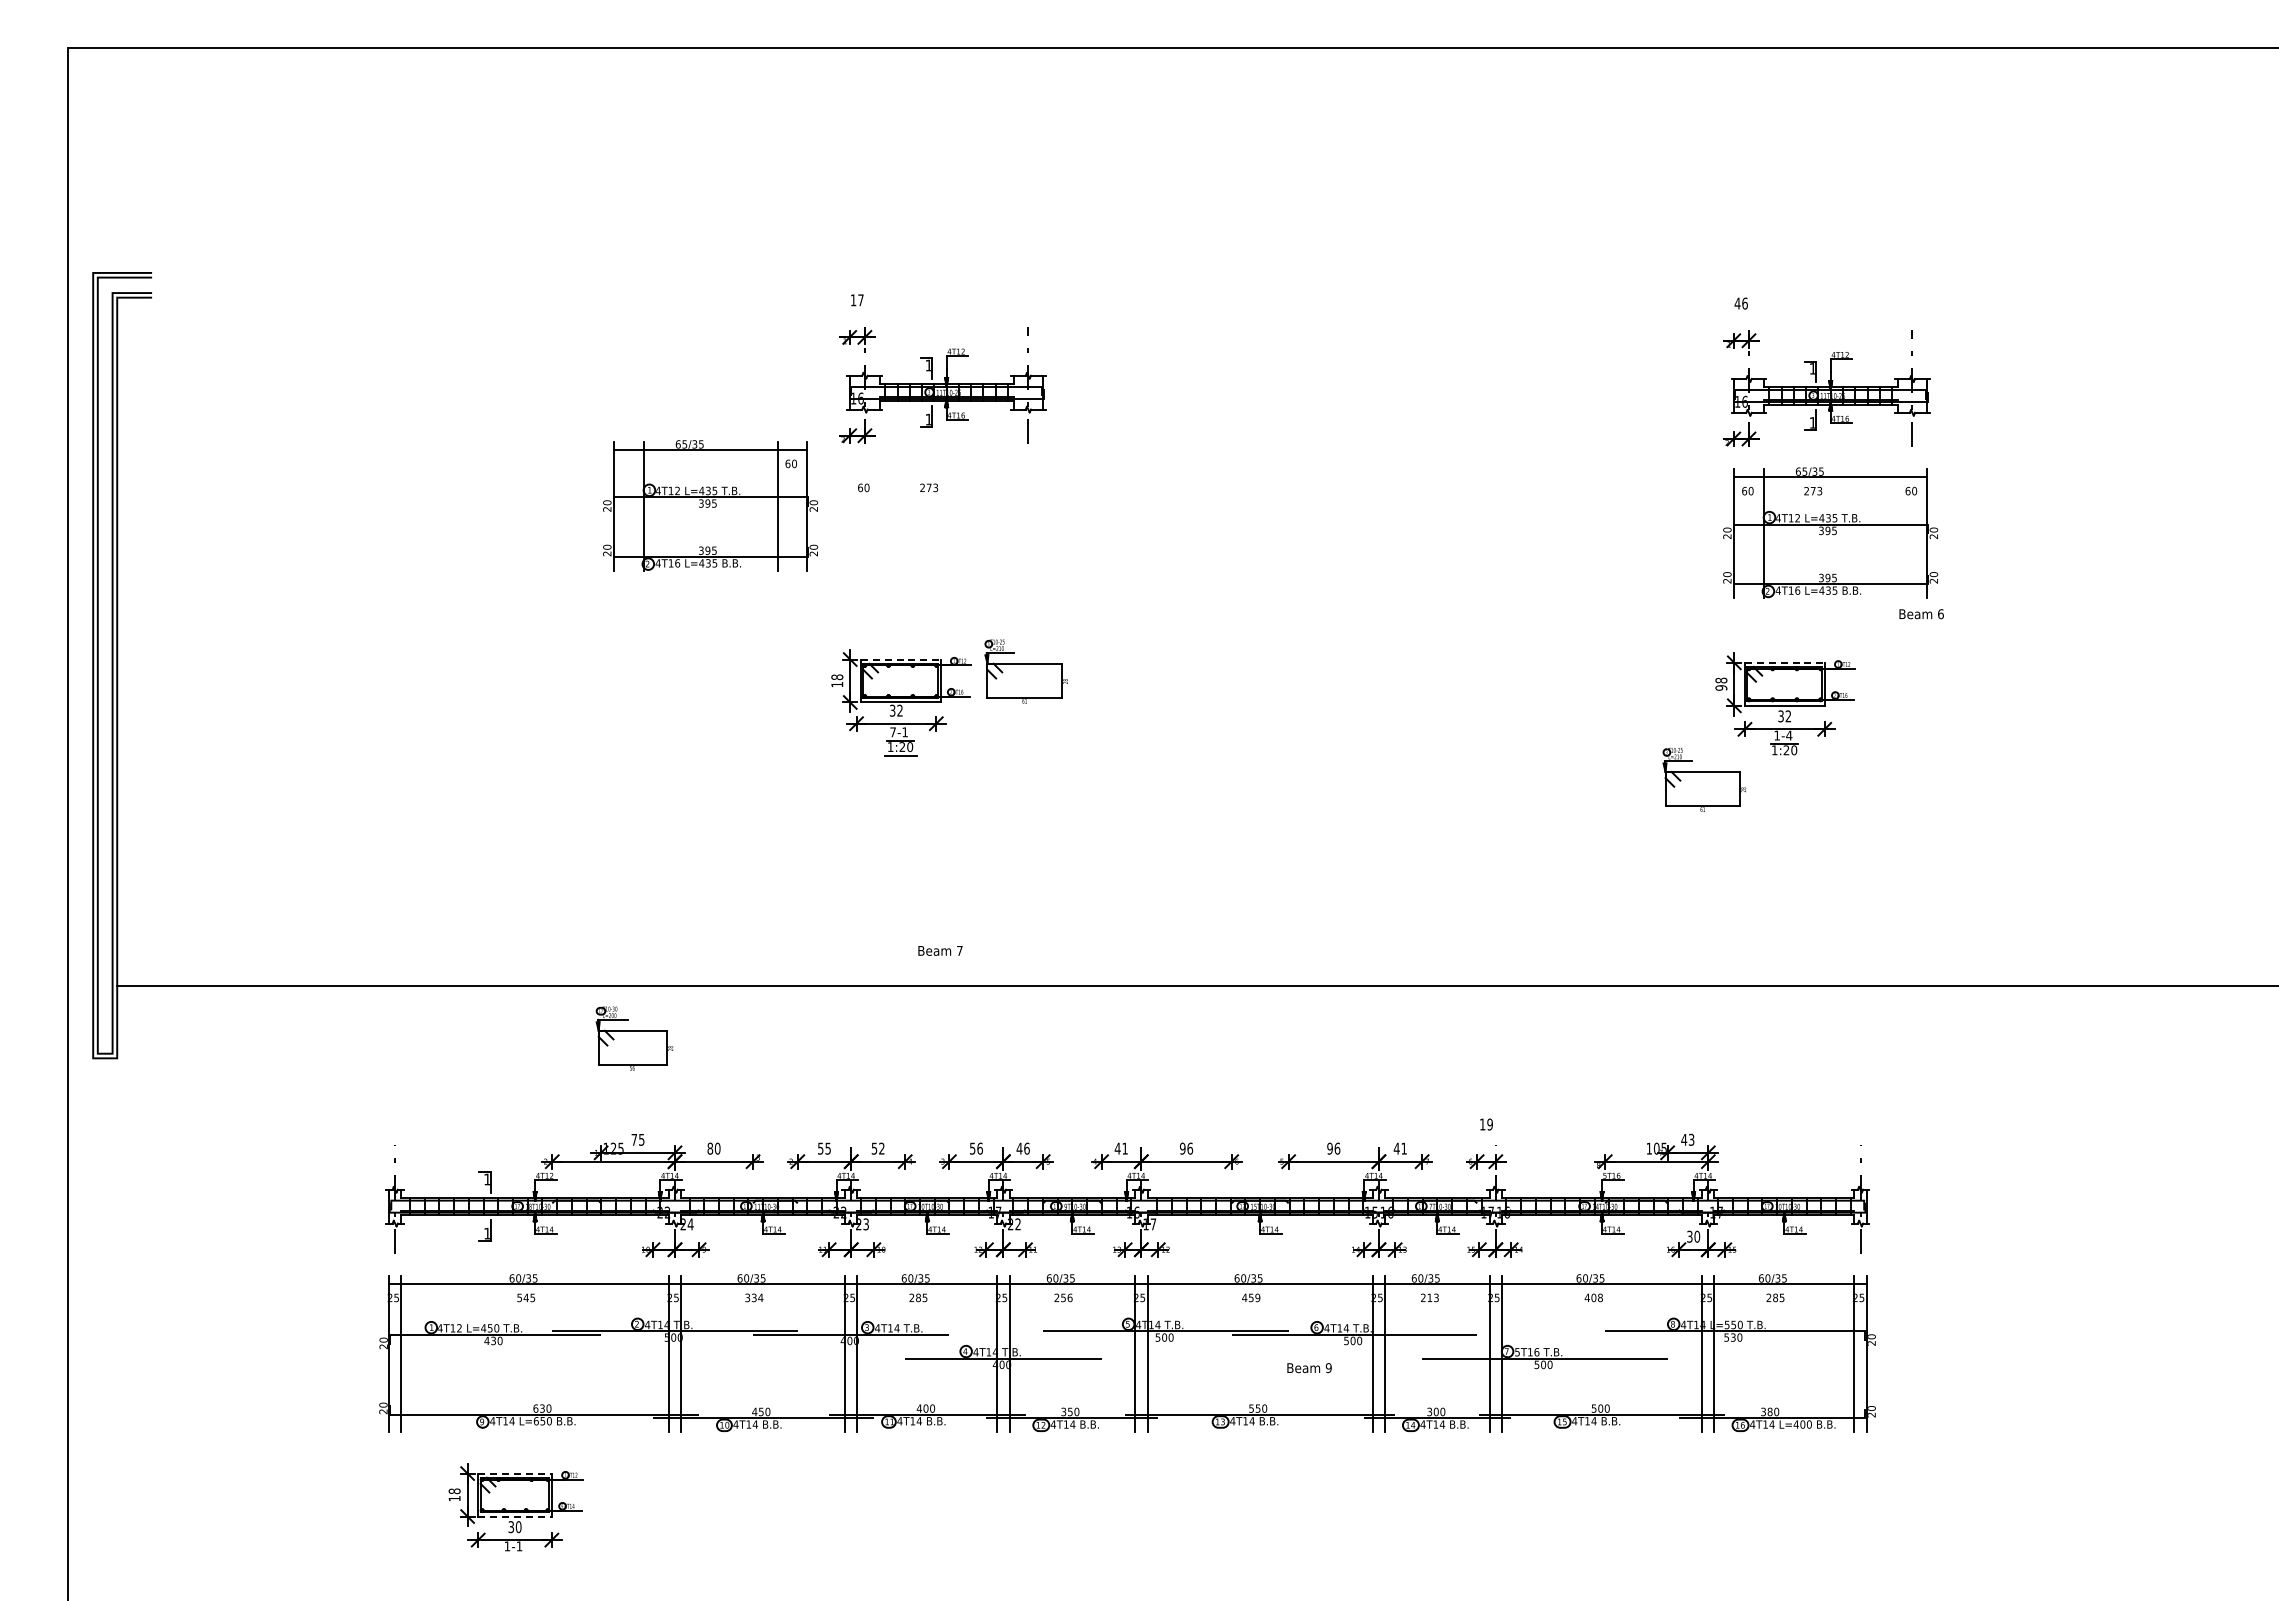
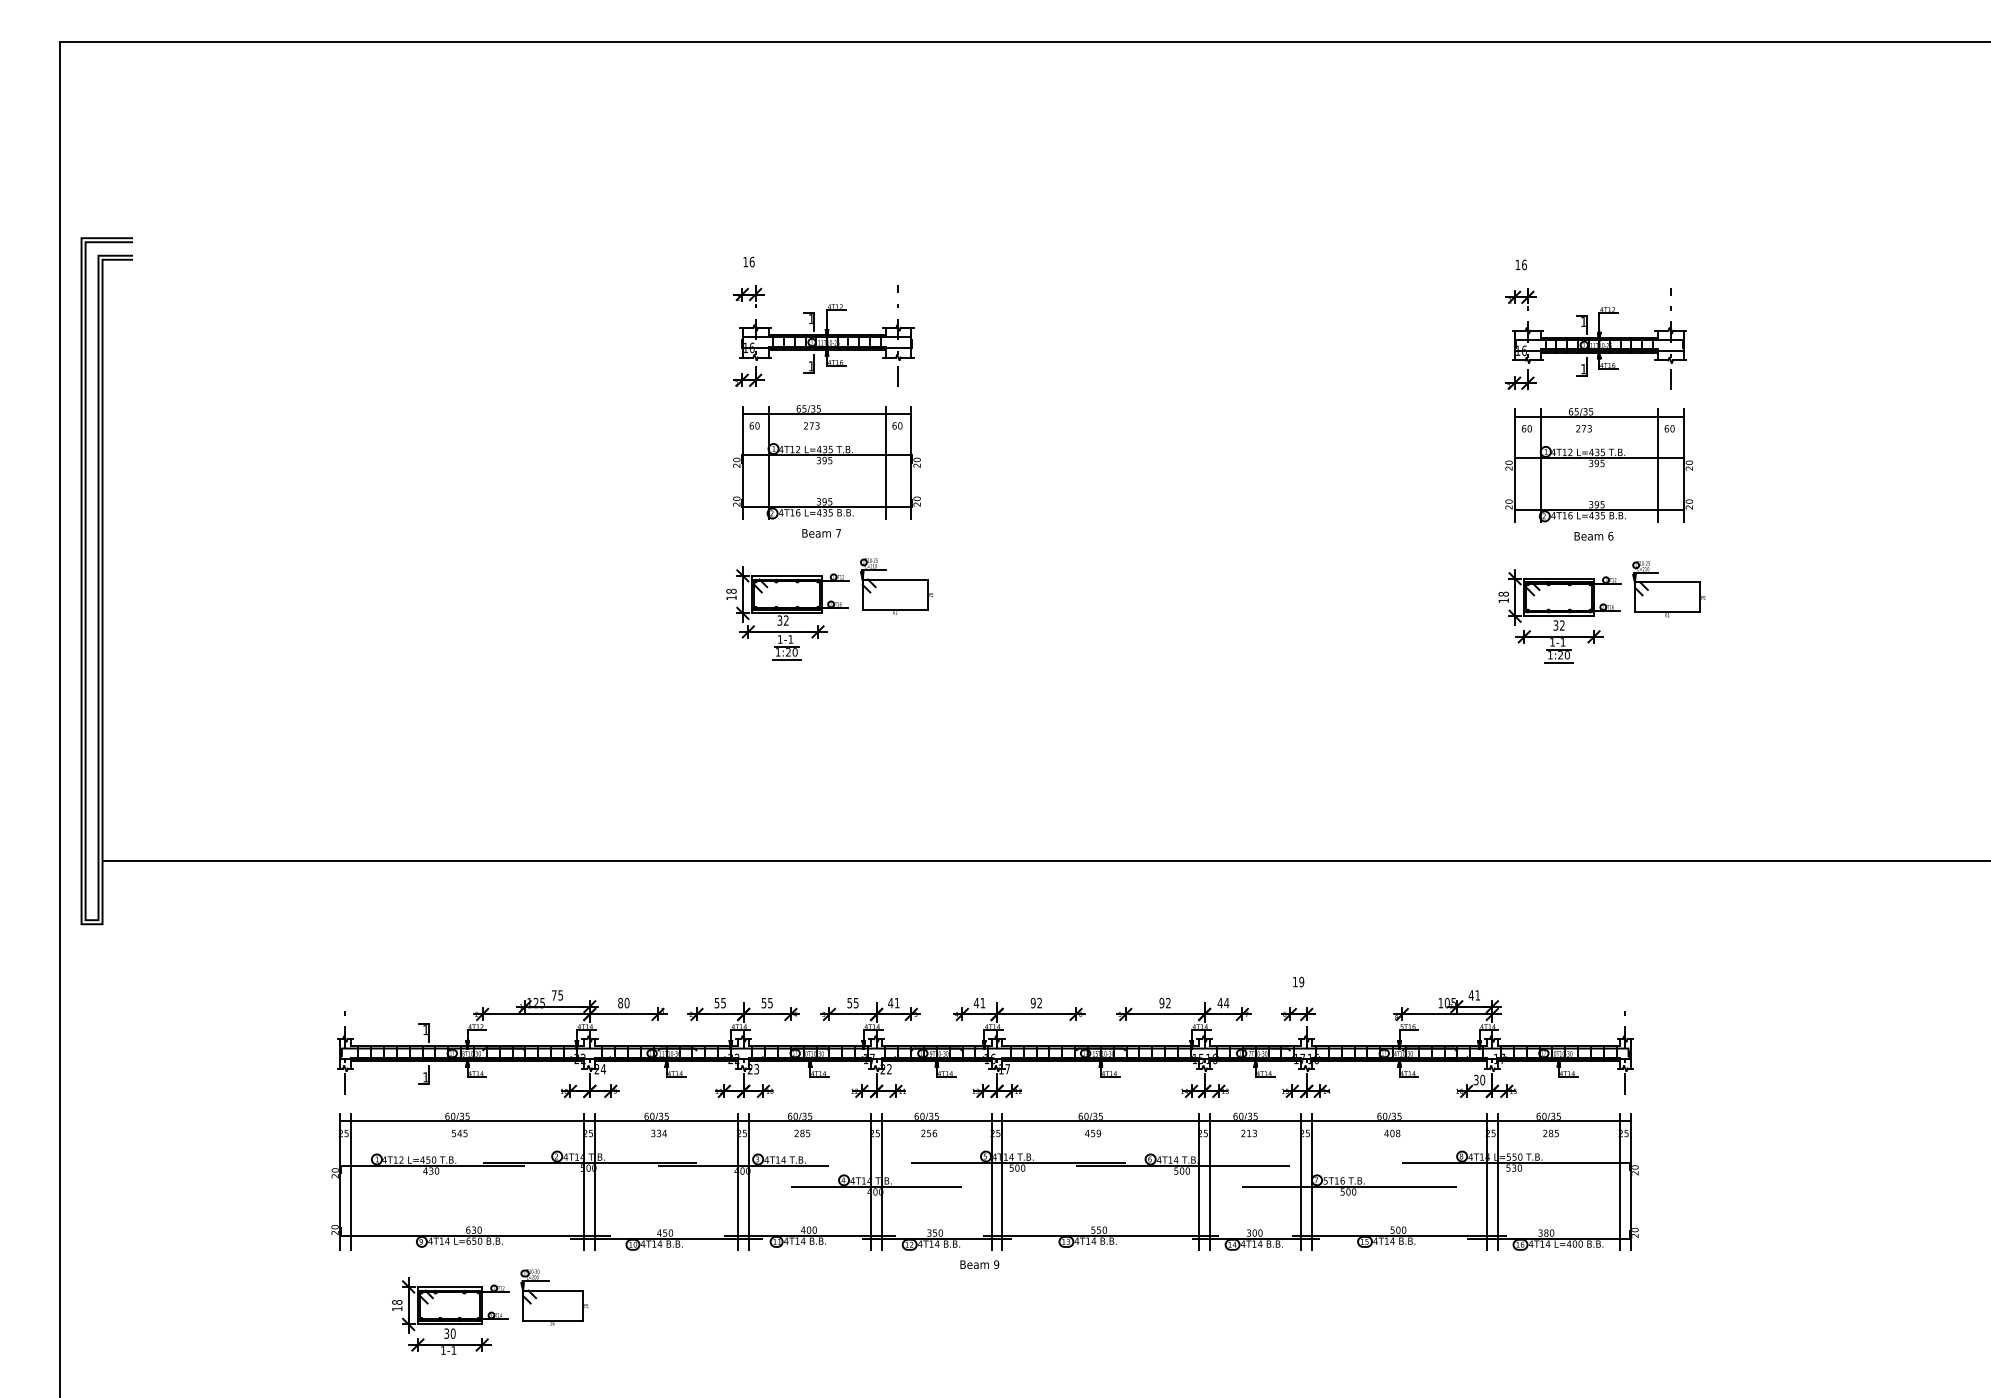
text: (860, 300) -> (751, 262), 17 -> 16
text: (1737, 303) -> (1517, 264), 46 -> 16
part: (710, 505) -> (826, 462), moved
line: (1897, 532) -> (1657, 464), added
text: (1921, 614) -> (1593, 536), moved
line: (900, 659) -> (786, 575), dashed -> solid
line: (1784, 662) -> (1558, 578), dashed -> solid
text: (1721, 687) -> (1503, 600), 98 -> 18
text: (892, 732) -> (779, 639), 7-1 -> 1-1
text: (1789, 735) -> (1563, 642), 1-4 -> 1-1
line: (1784, 758) -> (1558, 662), added
part: (1704, 779) -> (1668, 588), moved
text: (940, 950) -> (821, 533), moved
part: (634, 1038) -> (554, 1297), moved
text: (1691, 1139) -> (1477, 995), 43 -> 41
text: (881, 1148) -> (770, 1002), 52 -> 55
text: (979, 1148) -> (855, 1002), 56 -> 55
text: (1026, 1148) -> (896, 1002), 46 -> 41
text: (1190, 1148) -> (1040, 1002), 96 -> 92
text: (1337, 1148) -> (1168, 1002), 96 -> 92
text: (1404, 1148) -> (1226, 1002), 41 -> 44
text: (1309, 1368) -> (979, 1265), moved
line: (515, 1473) -> (450, 1286), dashed -> solid
line: (515, 1516) -> (450, 1324), dashed -> solid

